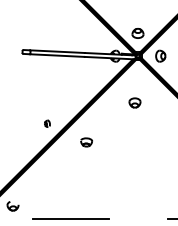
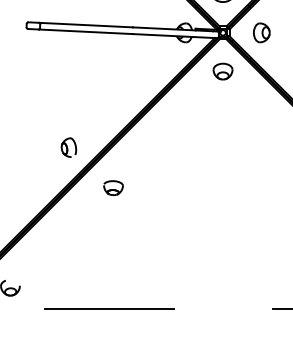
part: (134, 102) -> (222, 70), moved
part: (47, 123) -> (69, 147), size x1.67
part: (86, 142) -> (113, 188), moved

